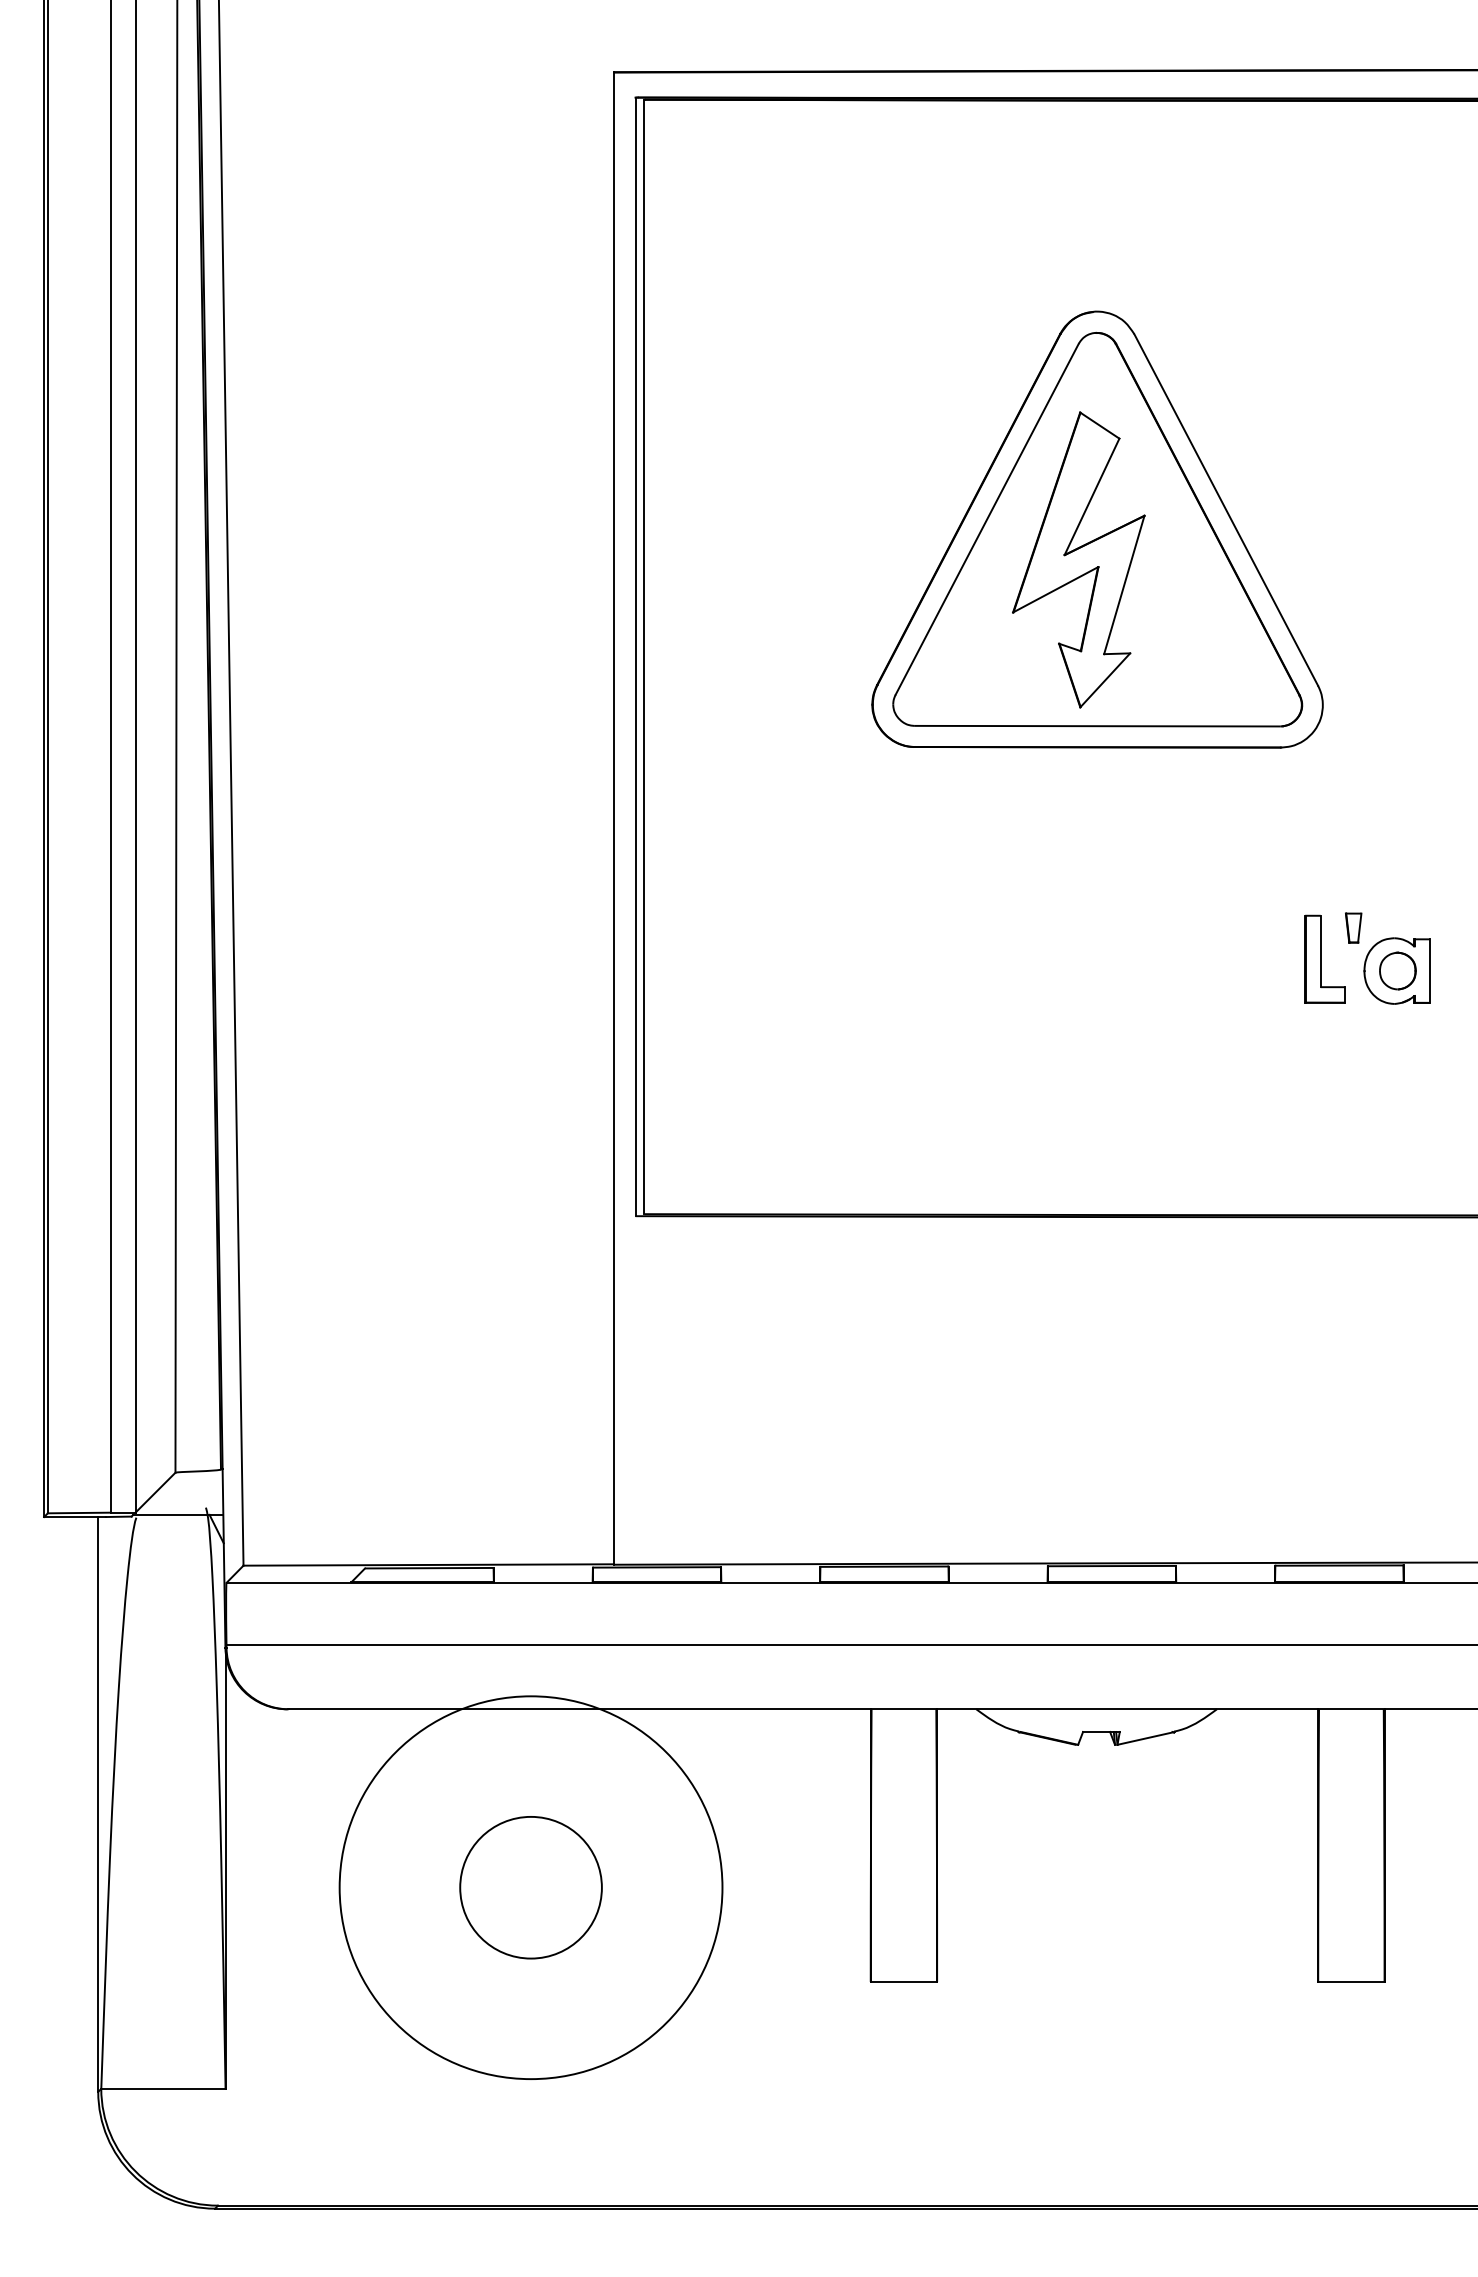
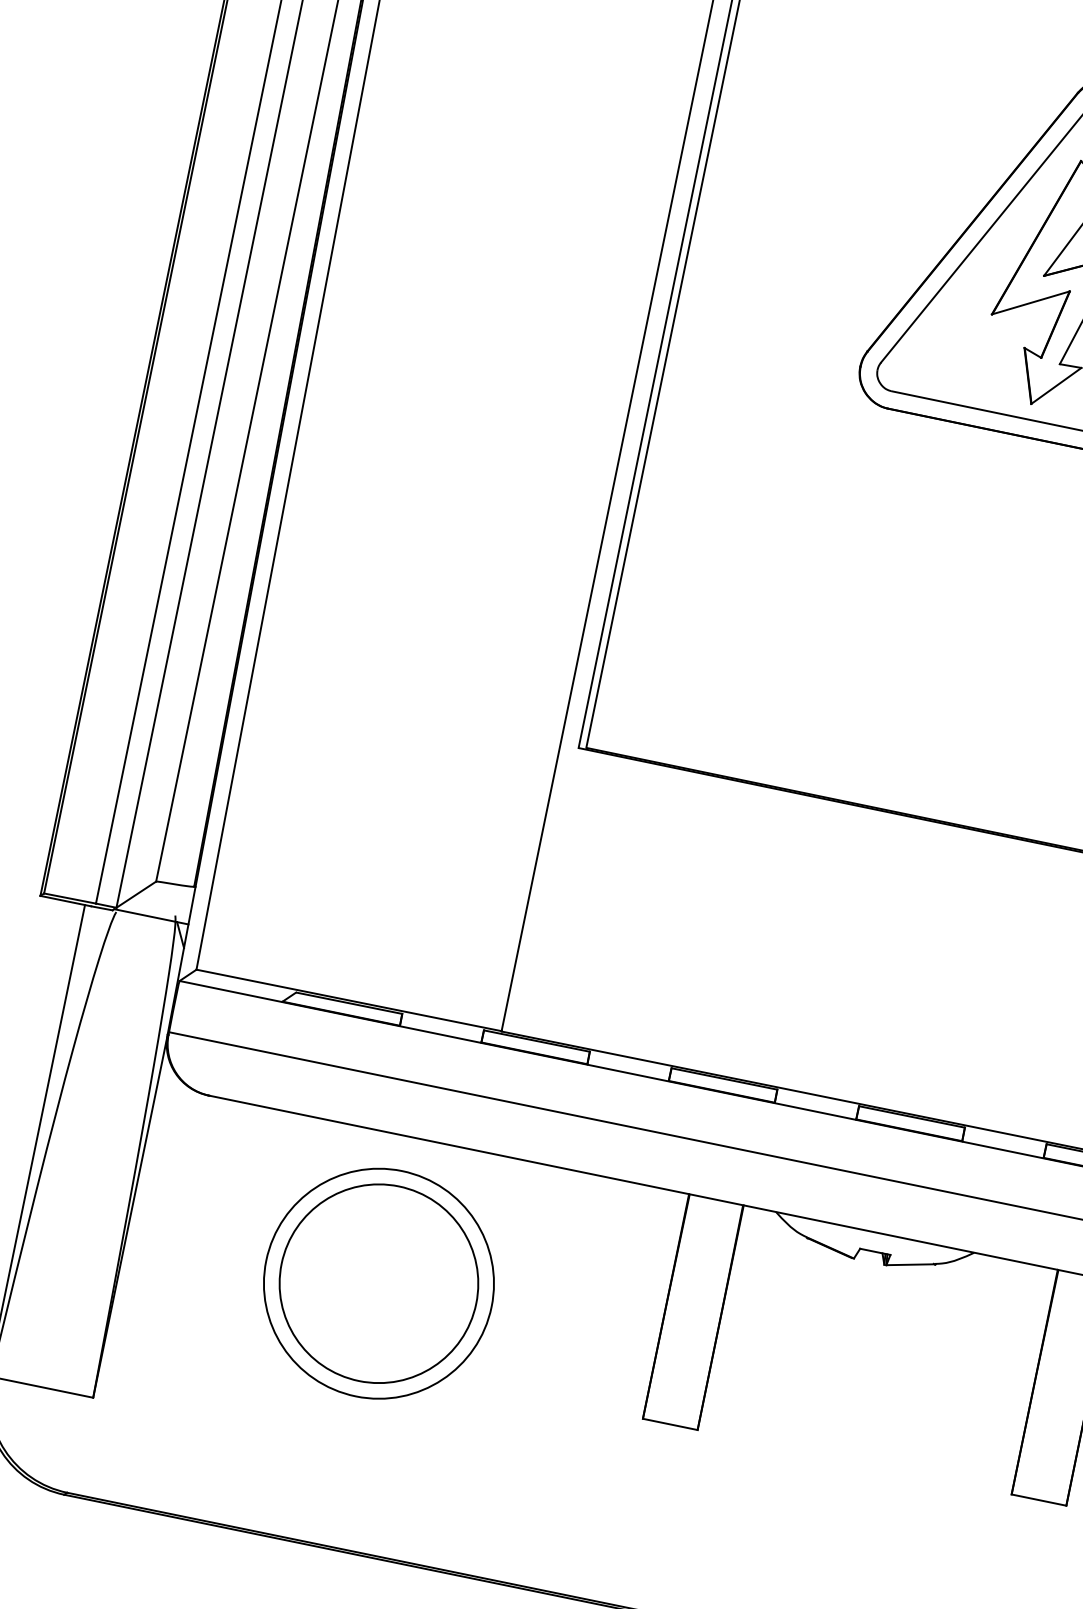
circle: (530, 1887) -> (378, 1283), size x0.71
circle: (530, 1887) -> (378, 1283), size x1.67

